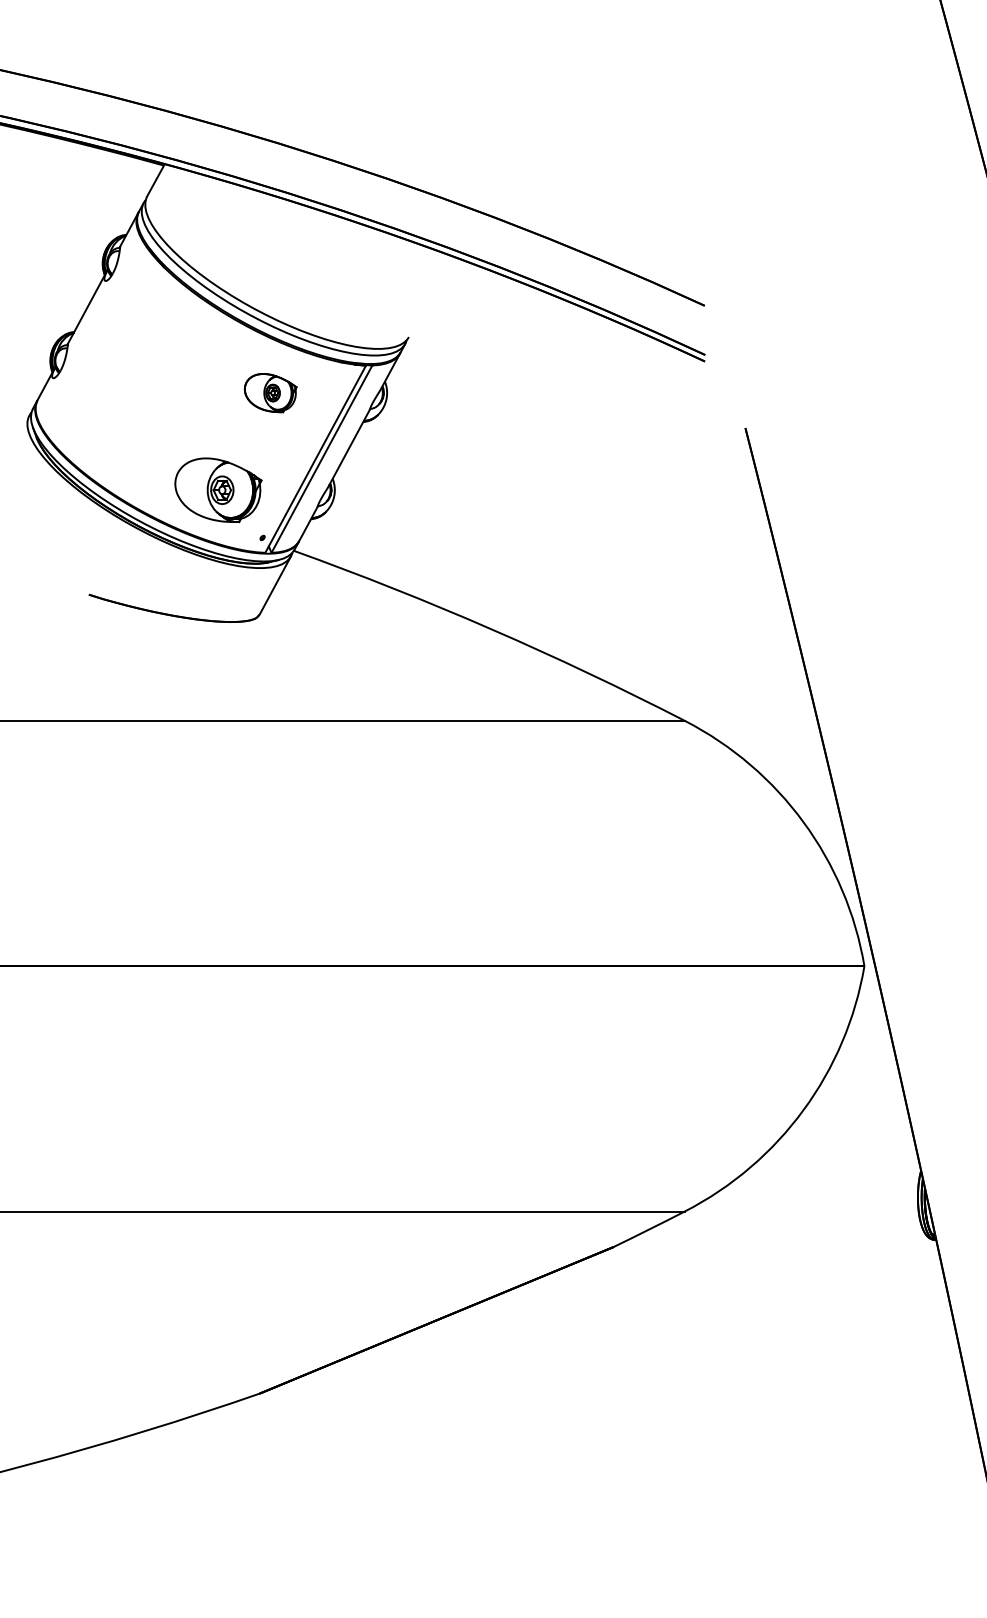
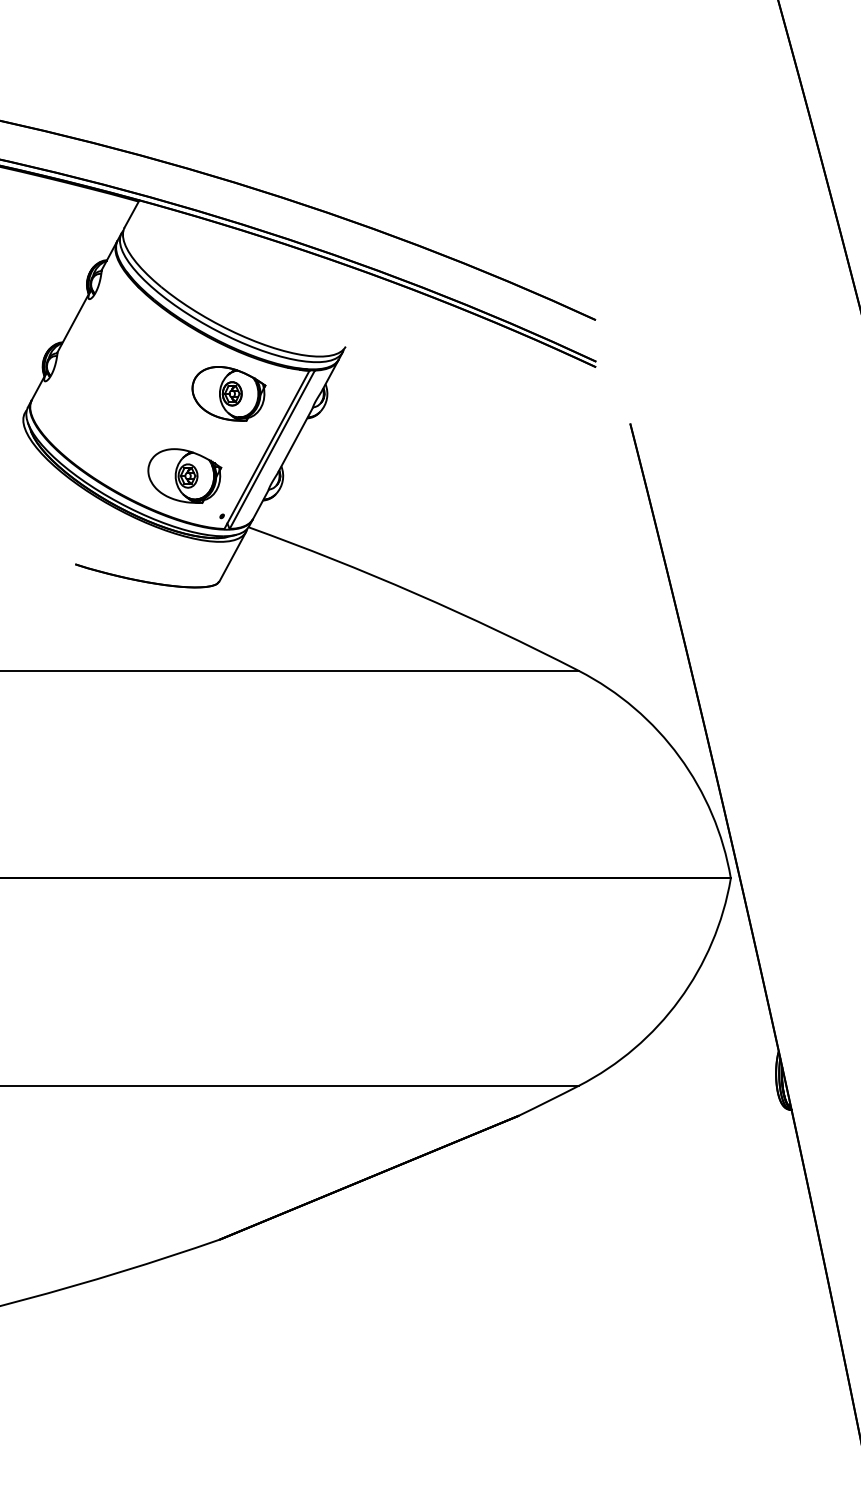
part: (270, 392) -> (228, 393), size x1.67

